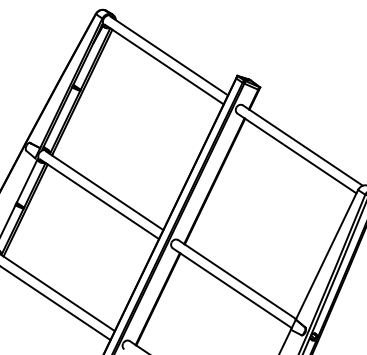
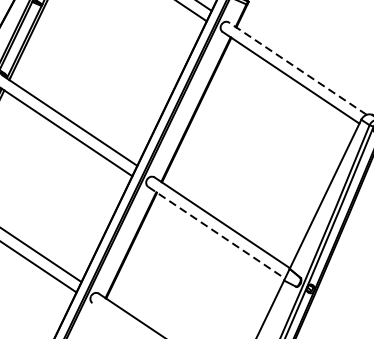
line: (302, 145) -> (297, 68), solid -> dashed
line: (232, 288) -> (216, 233), solid -> dashed

